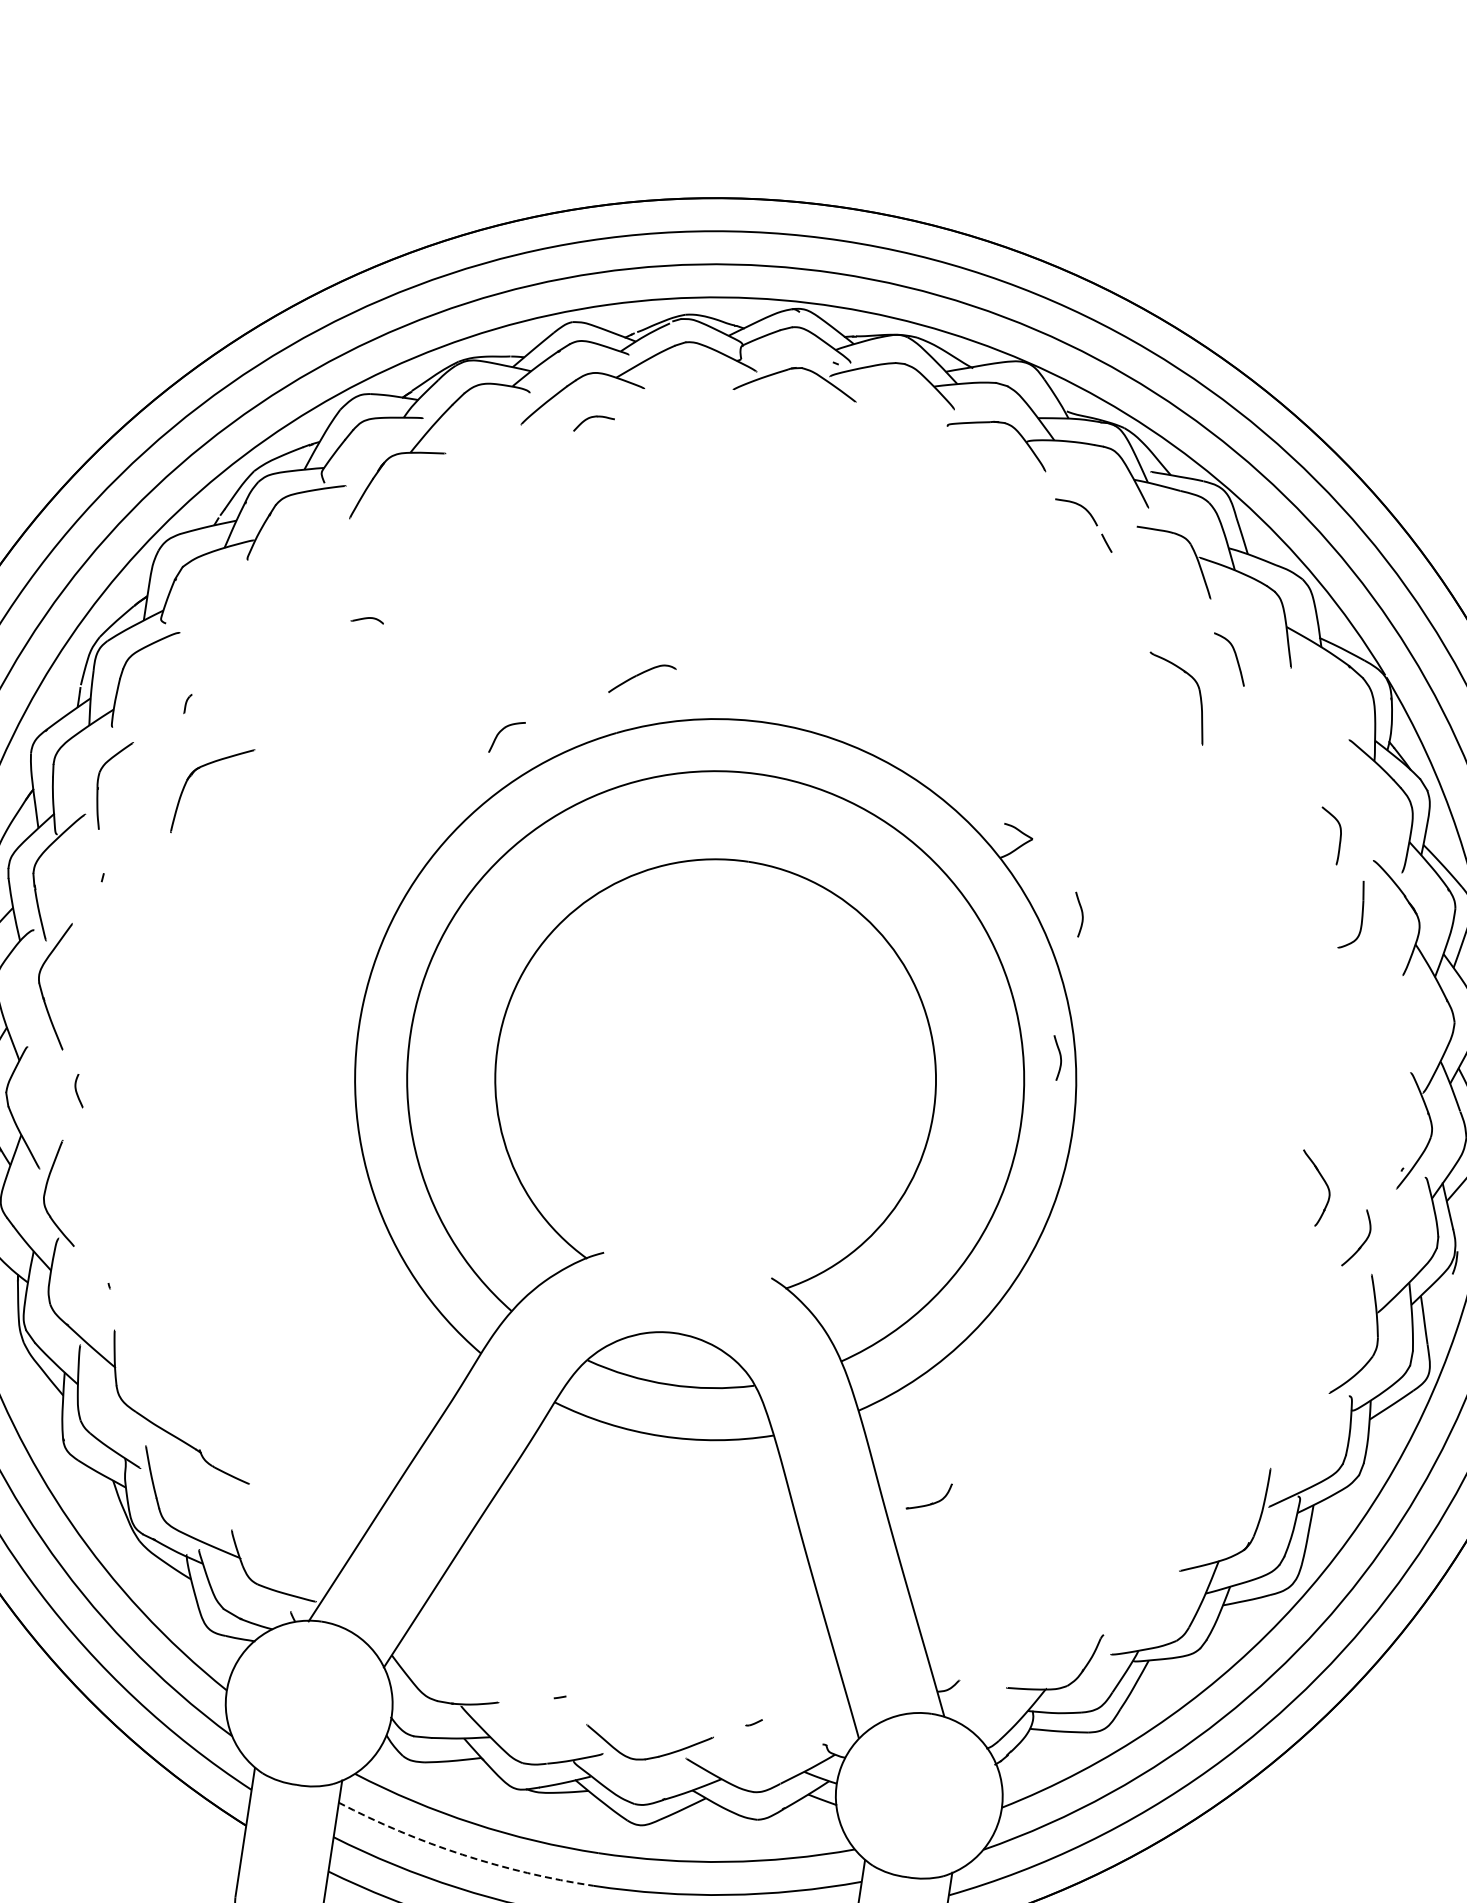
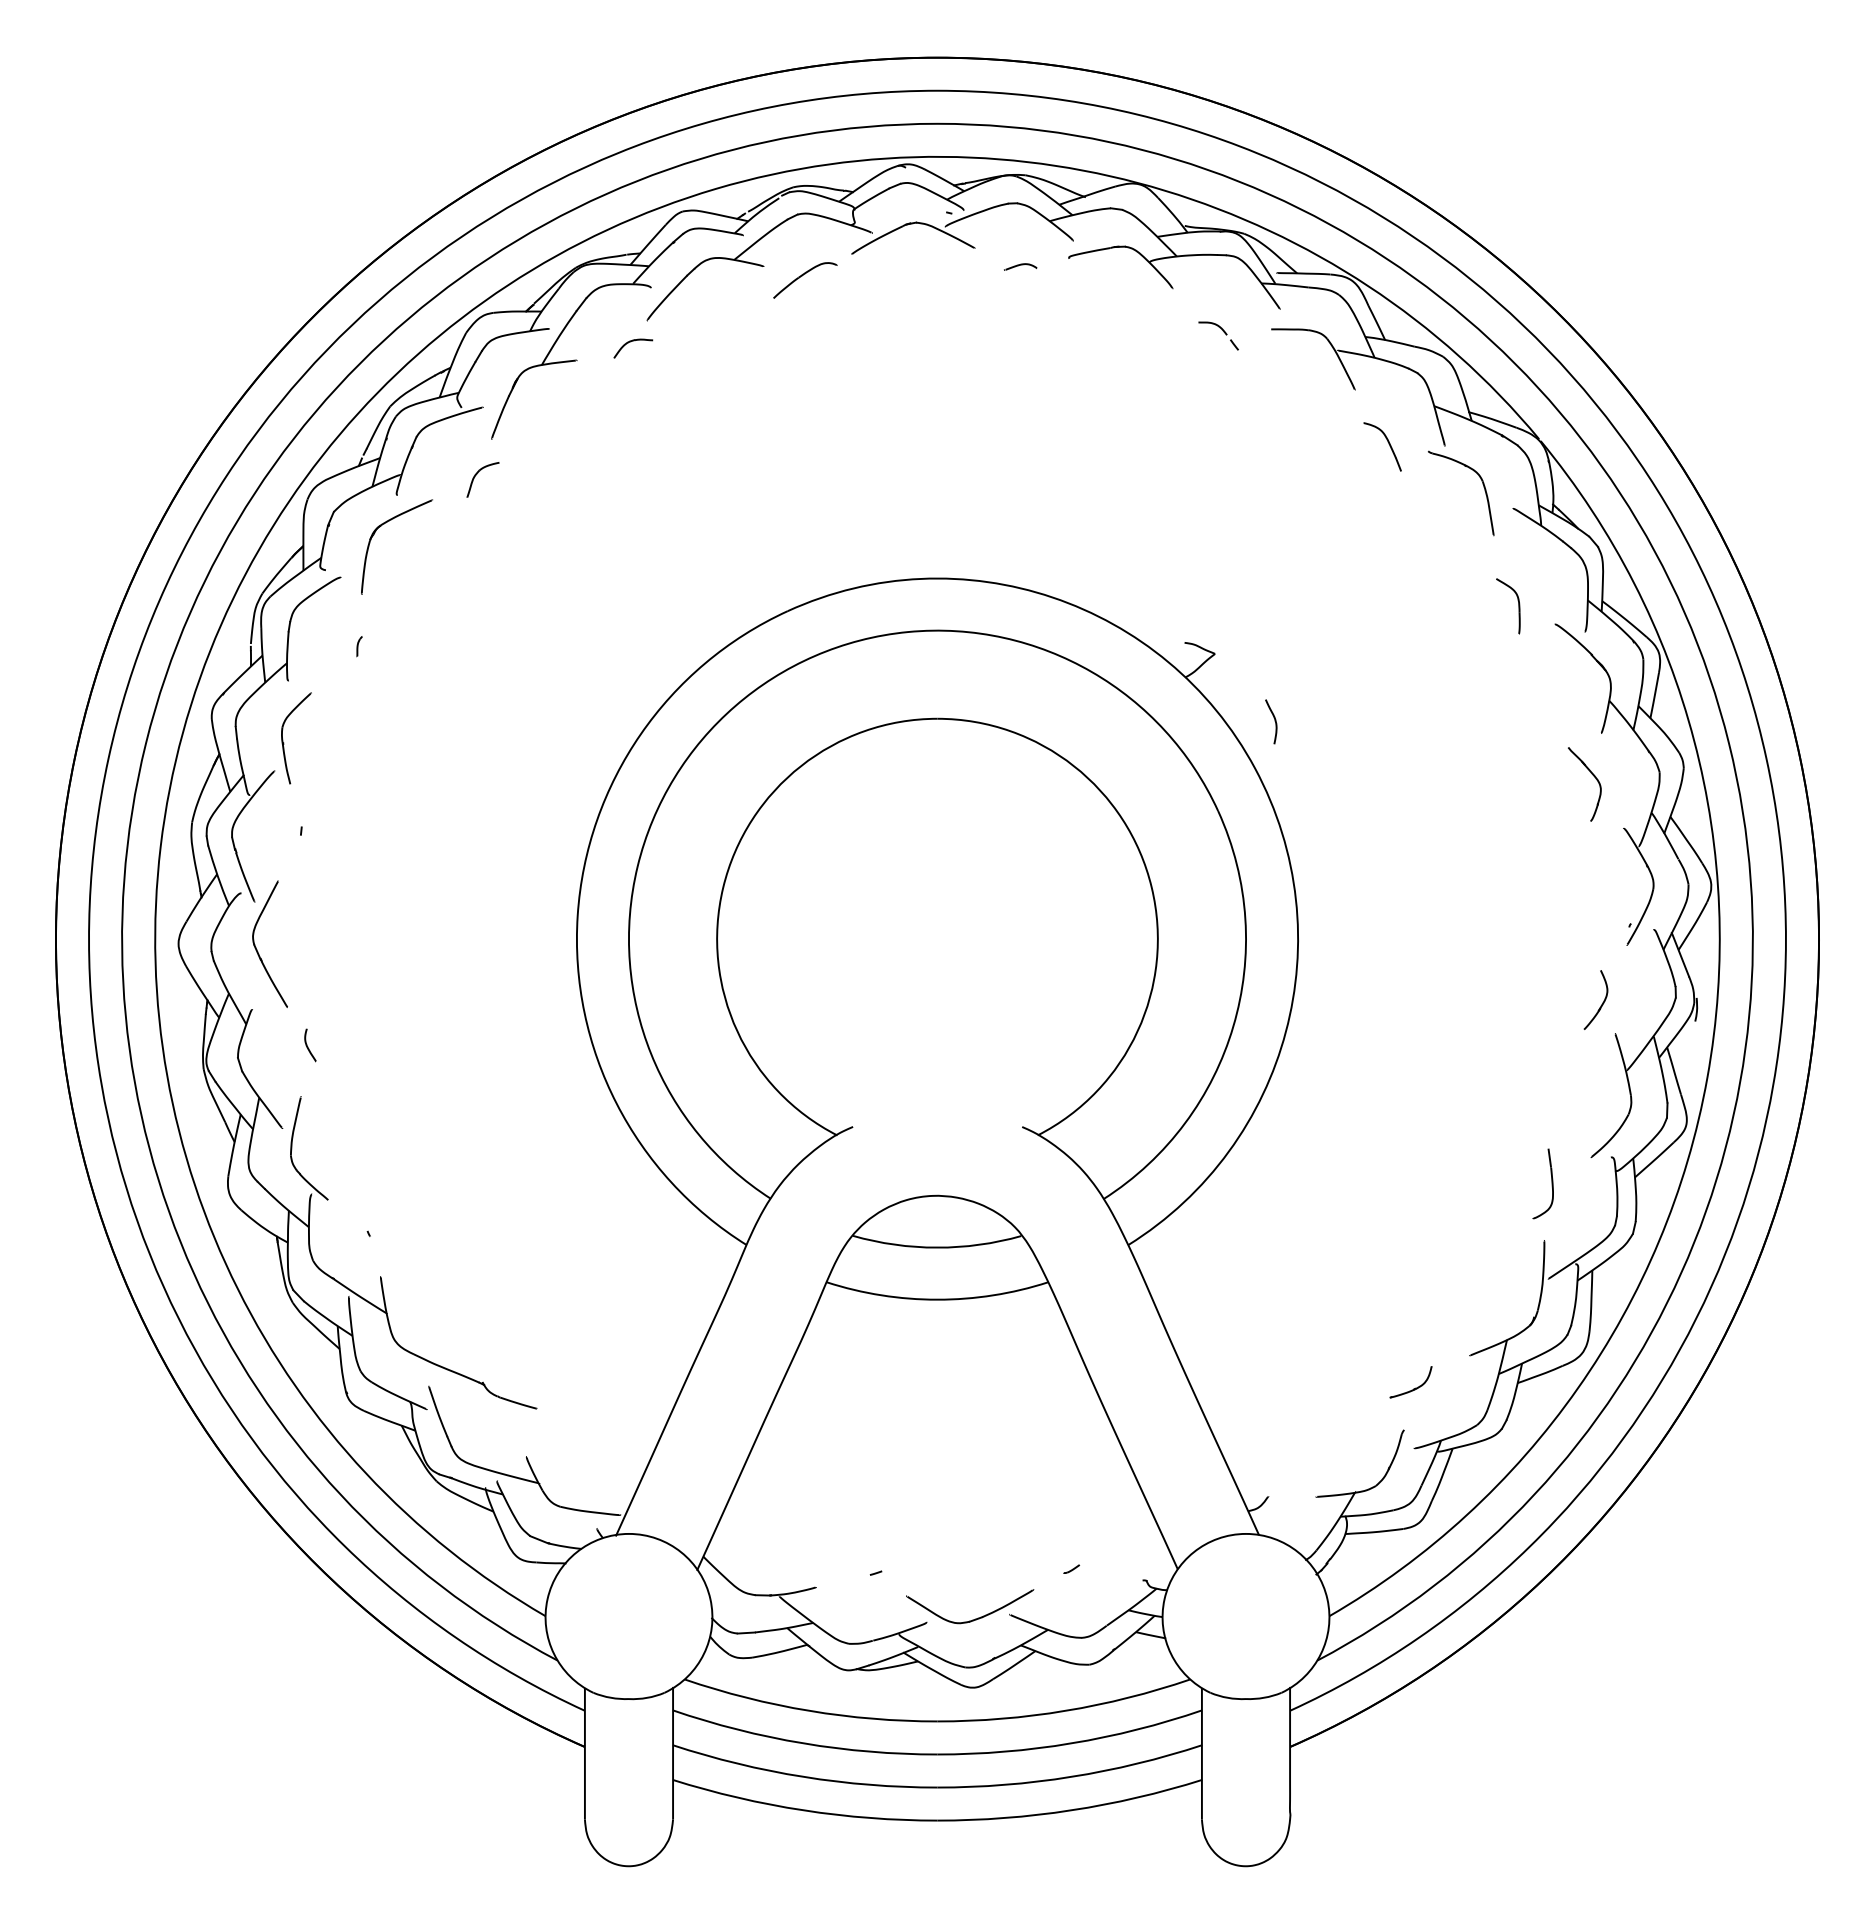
part: (592, 418) -> (630, 342), moved
part: (1083, 524) -> (1218, 335), size x0.62
curve: (367, 618) -> (1020, 265), moved
part: (642, 679) -> (805, 280), moved
part: (1198, 692) -> (1482, 484), moved
part: (502, 731) -> (477, 474), moved
part: (193, 774) -> (375, 533), moved
part: (1361, 915) -> (1551, 1183), moved
curve: (1059, 1058) -> (1274, 866), removed
part: (1323, 1181) -> (1592, 775), moved
part: (930, 1502) -> (1413, 1388), moved
arc: (462, 1854) -> (803, 1743), dashed -> solid

